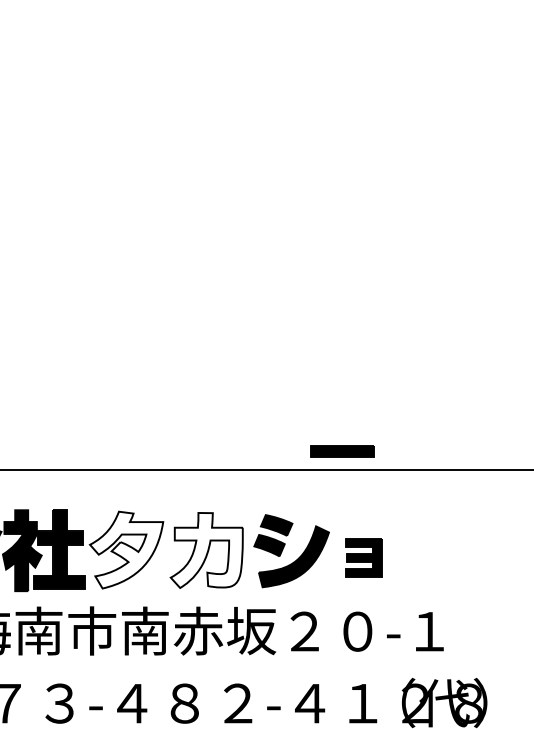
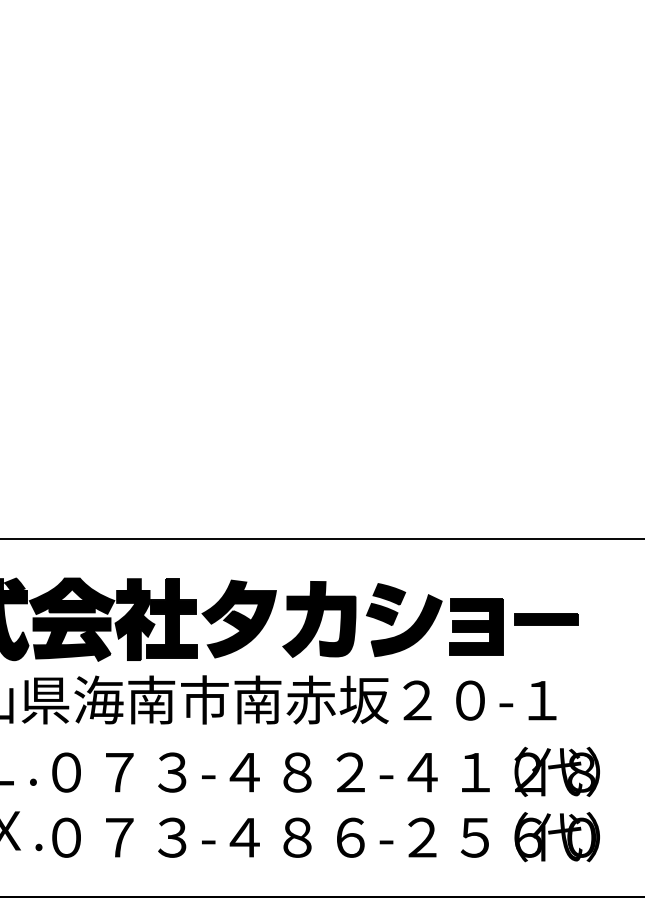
part: (342, 451) -> (546, 619), moved
fill: (125, 549) -> (238, 618), added
fill: (206, 549) -> (319, 618), added
part: (363, 557) -> (476, 626), size x1.43

